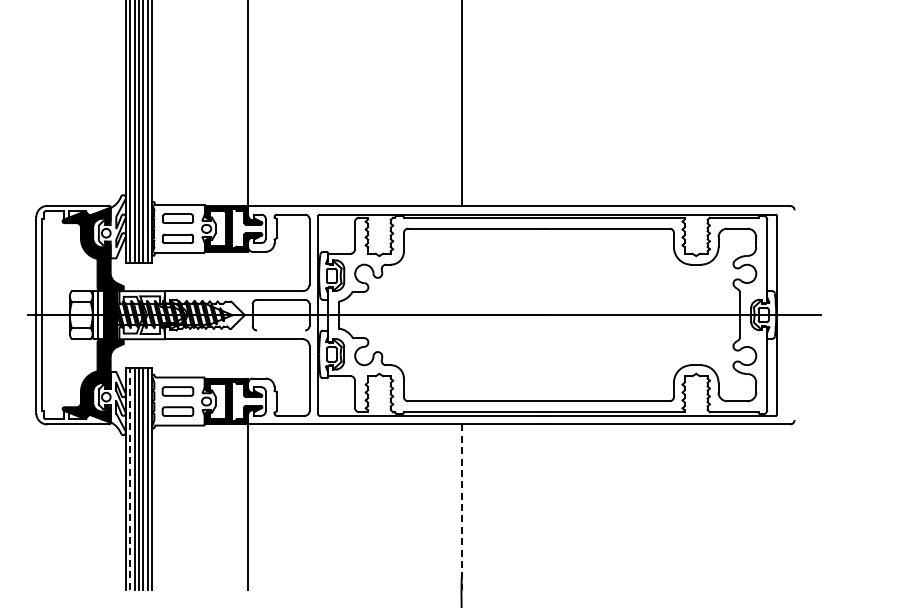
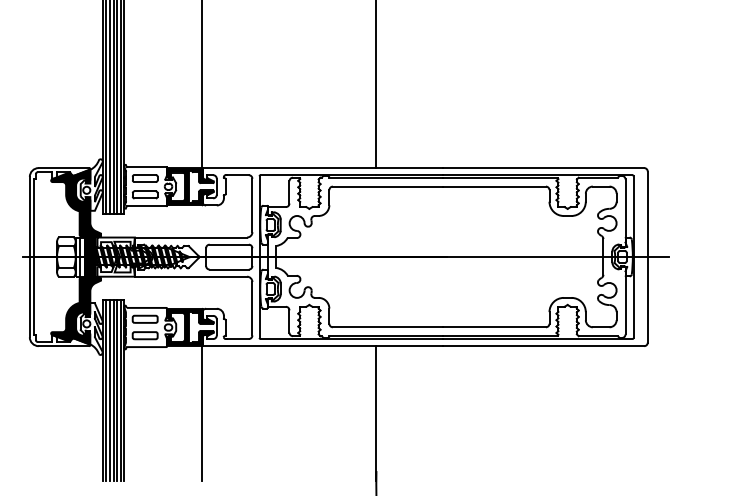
line: (794, 315) -> (647, 257), added
line: (281, 330) -> (229, 269), added
line: (130, 478) -> (106, 390), dashed -> solid
line: (461, 506) -> (376, 413), dashed -> solid

